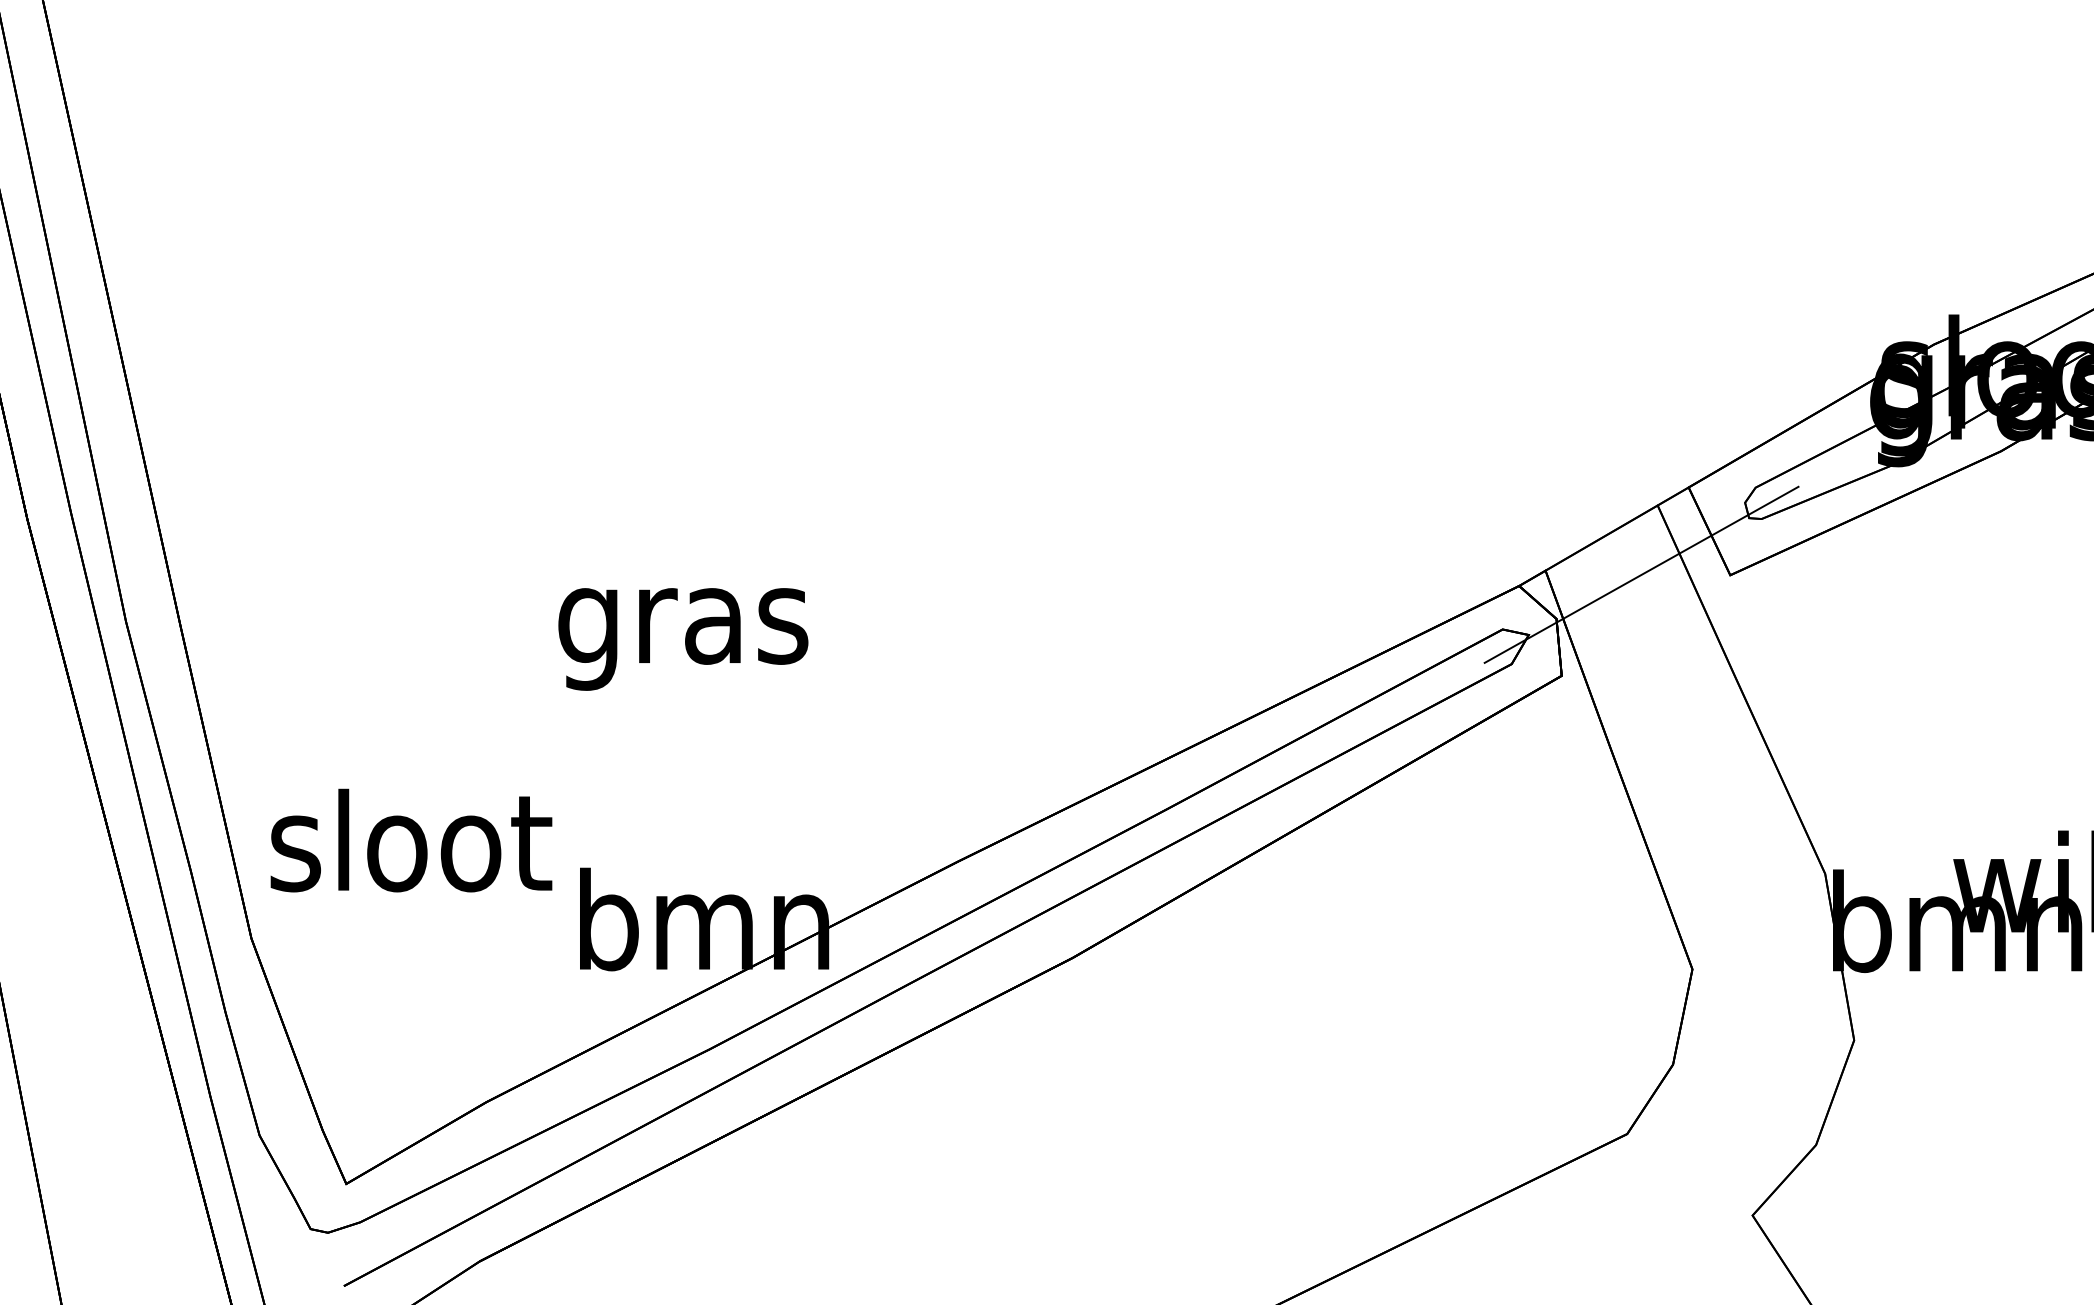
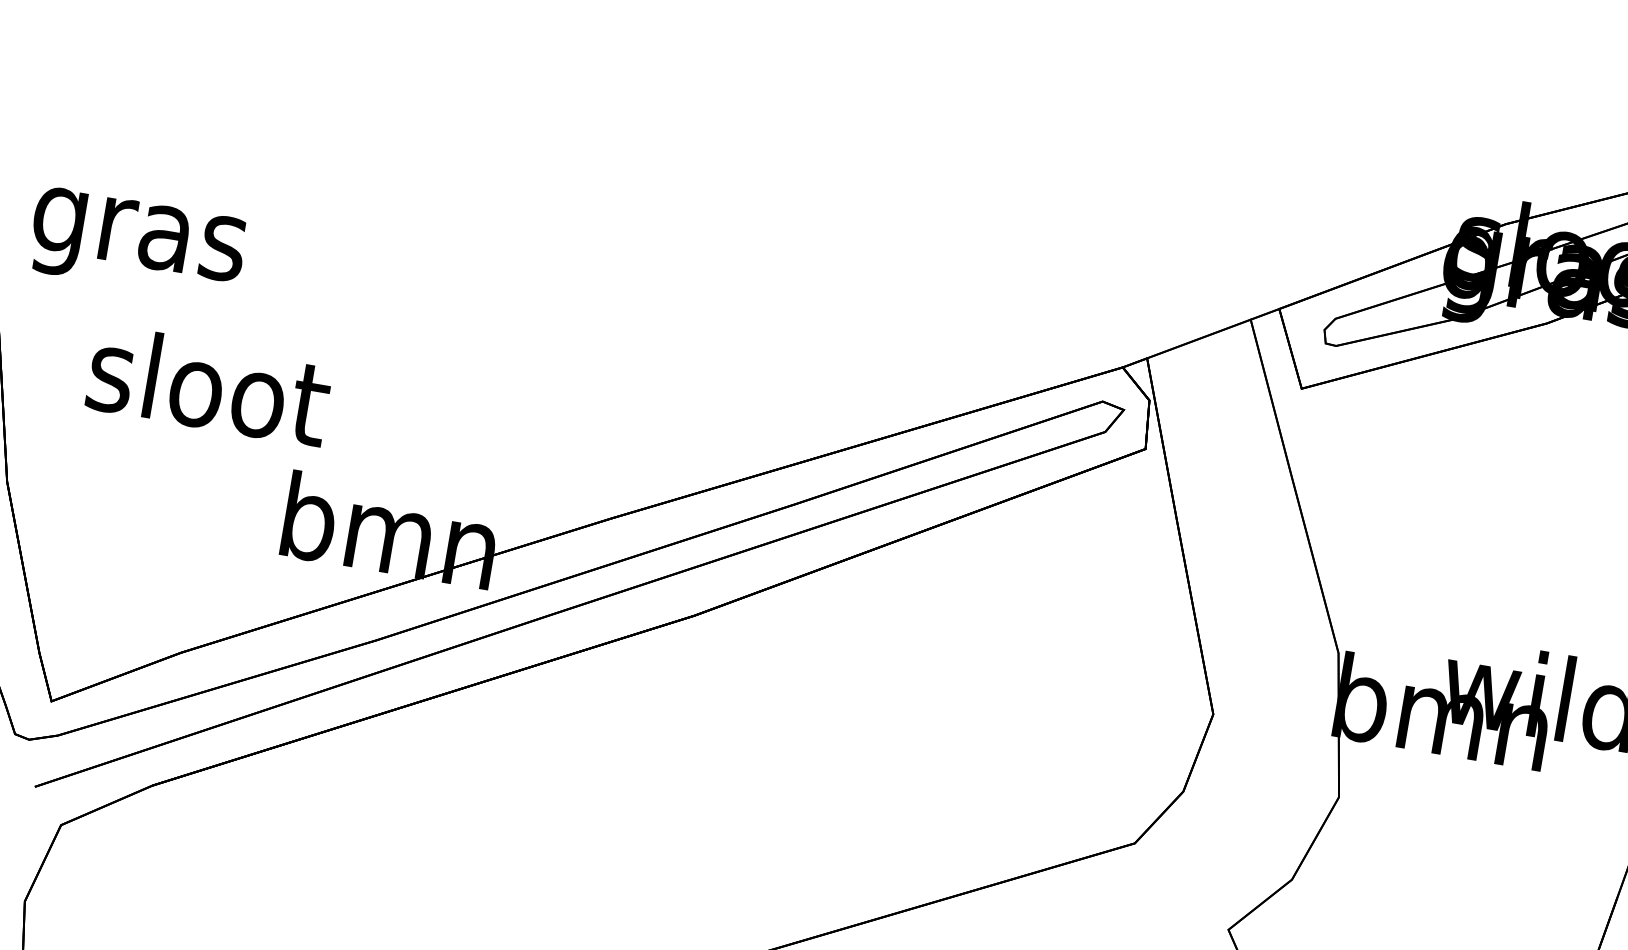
line: (1641, 574) -> (1227, 375), removed
text: (683, 639) -> (137, 245), moved
text: (411, 840) -> (209, 385), moved

